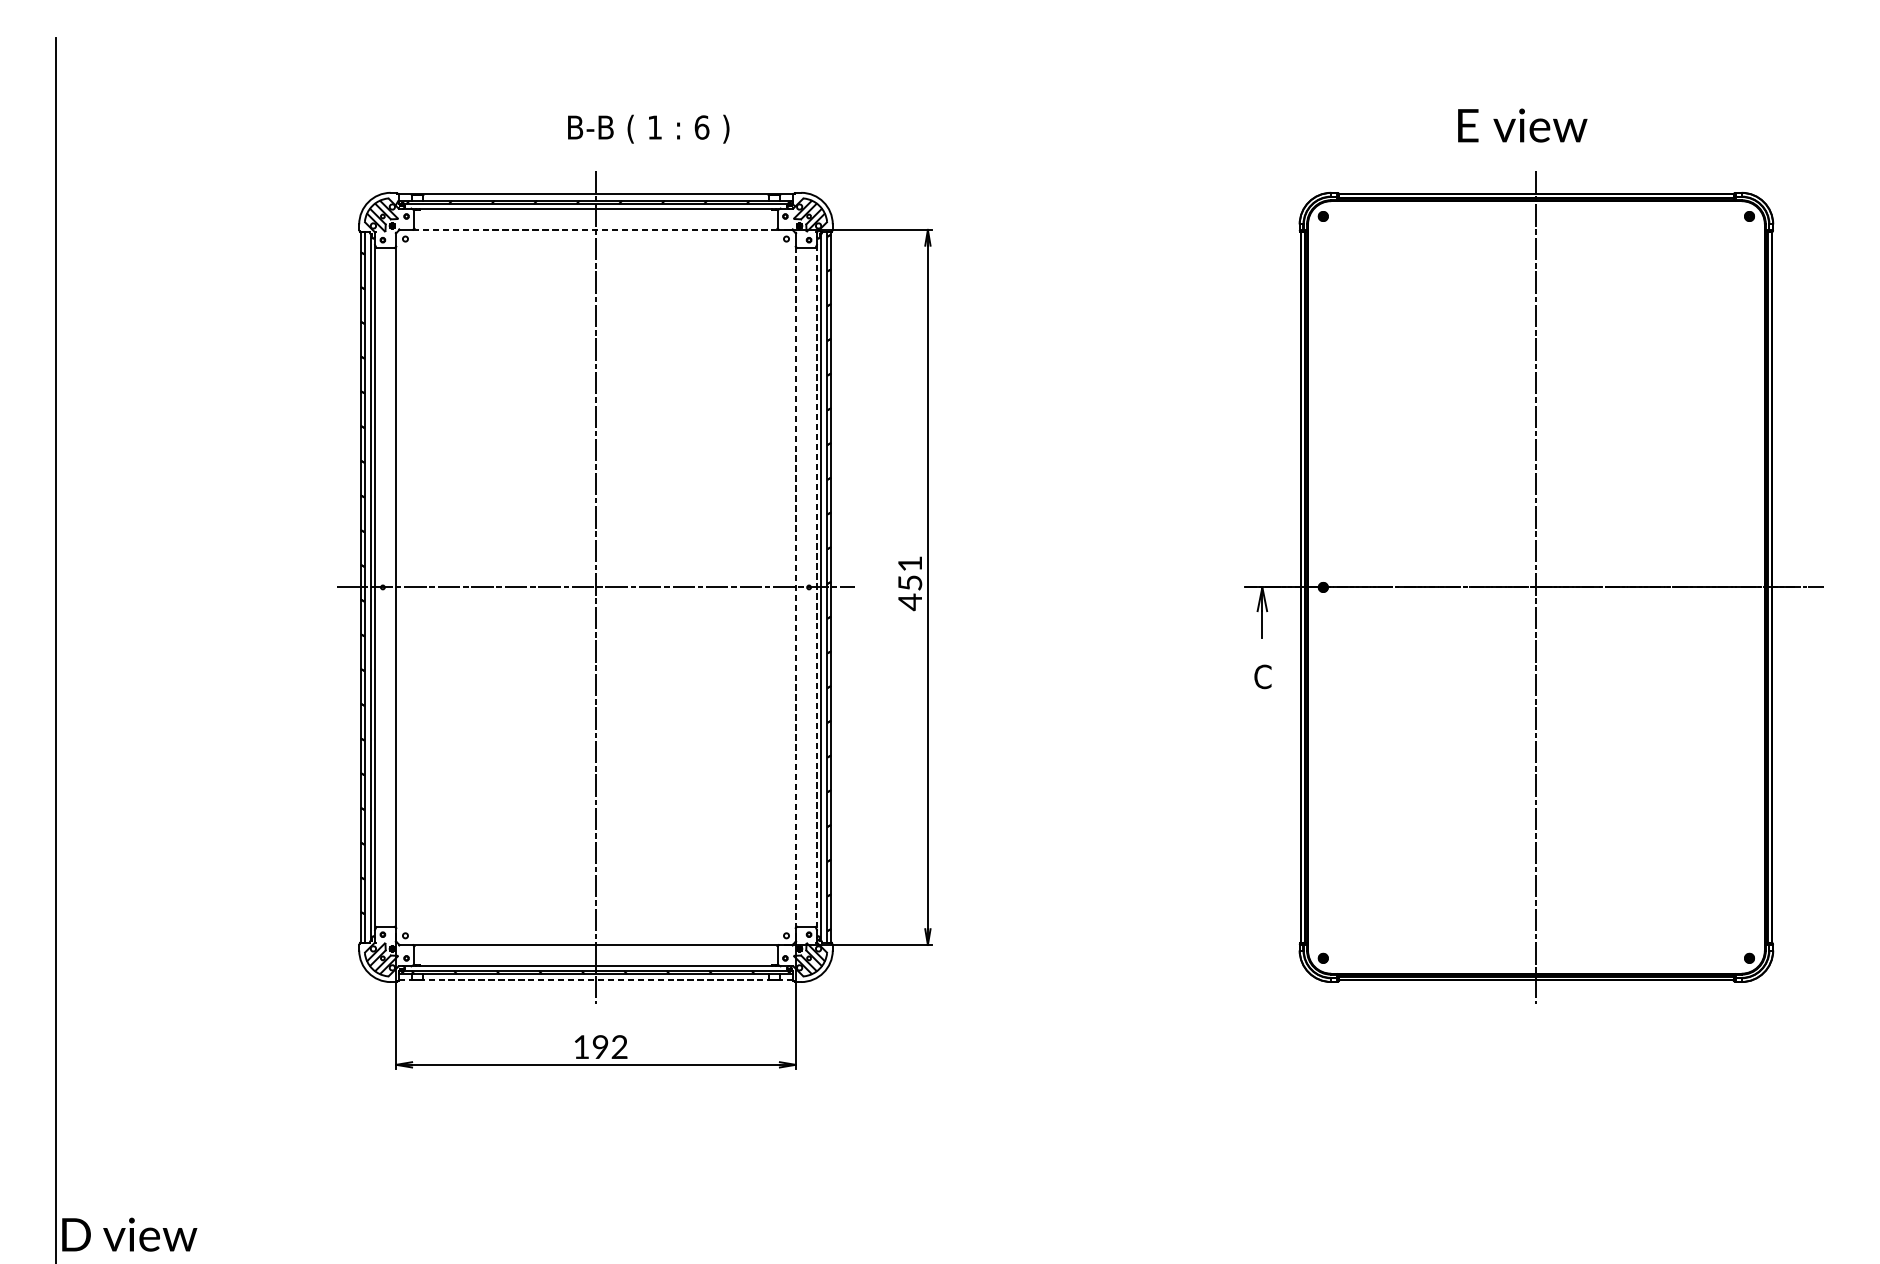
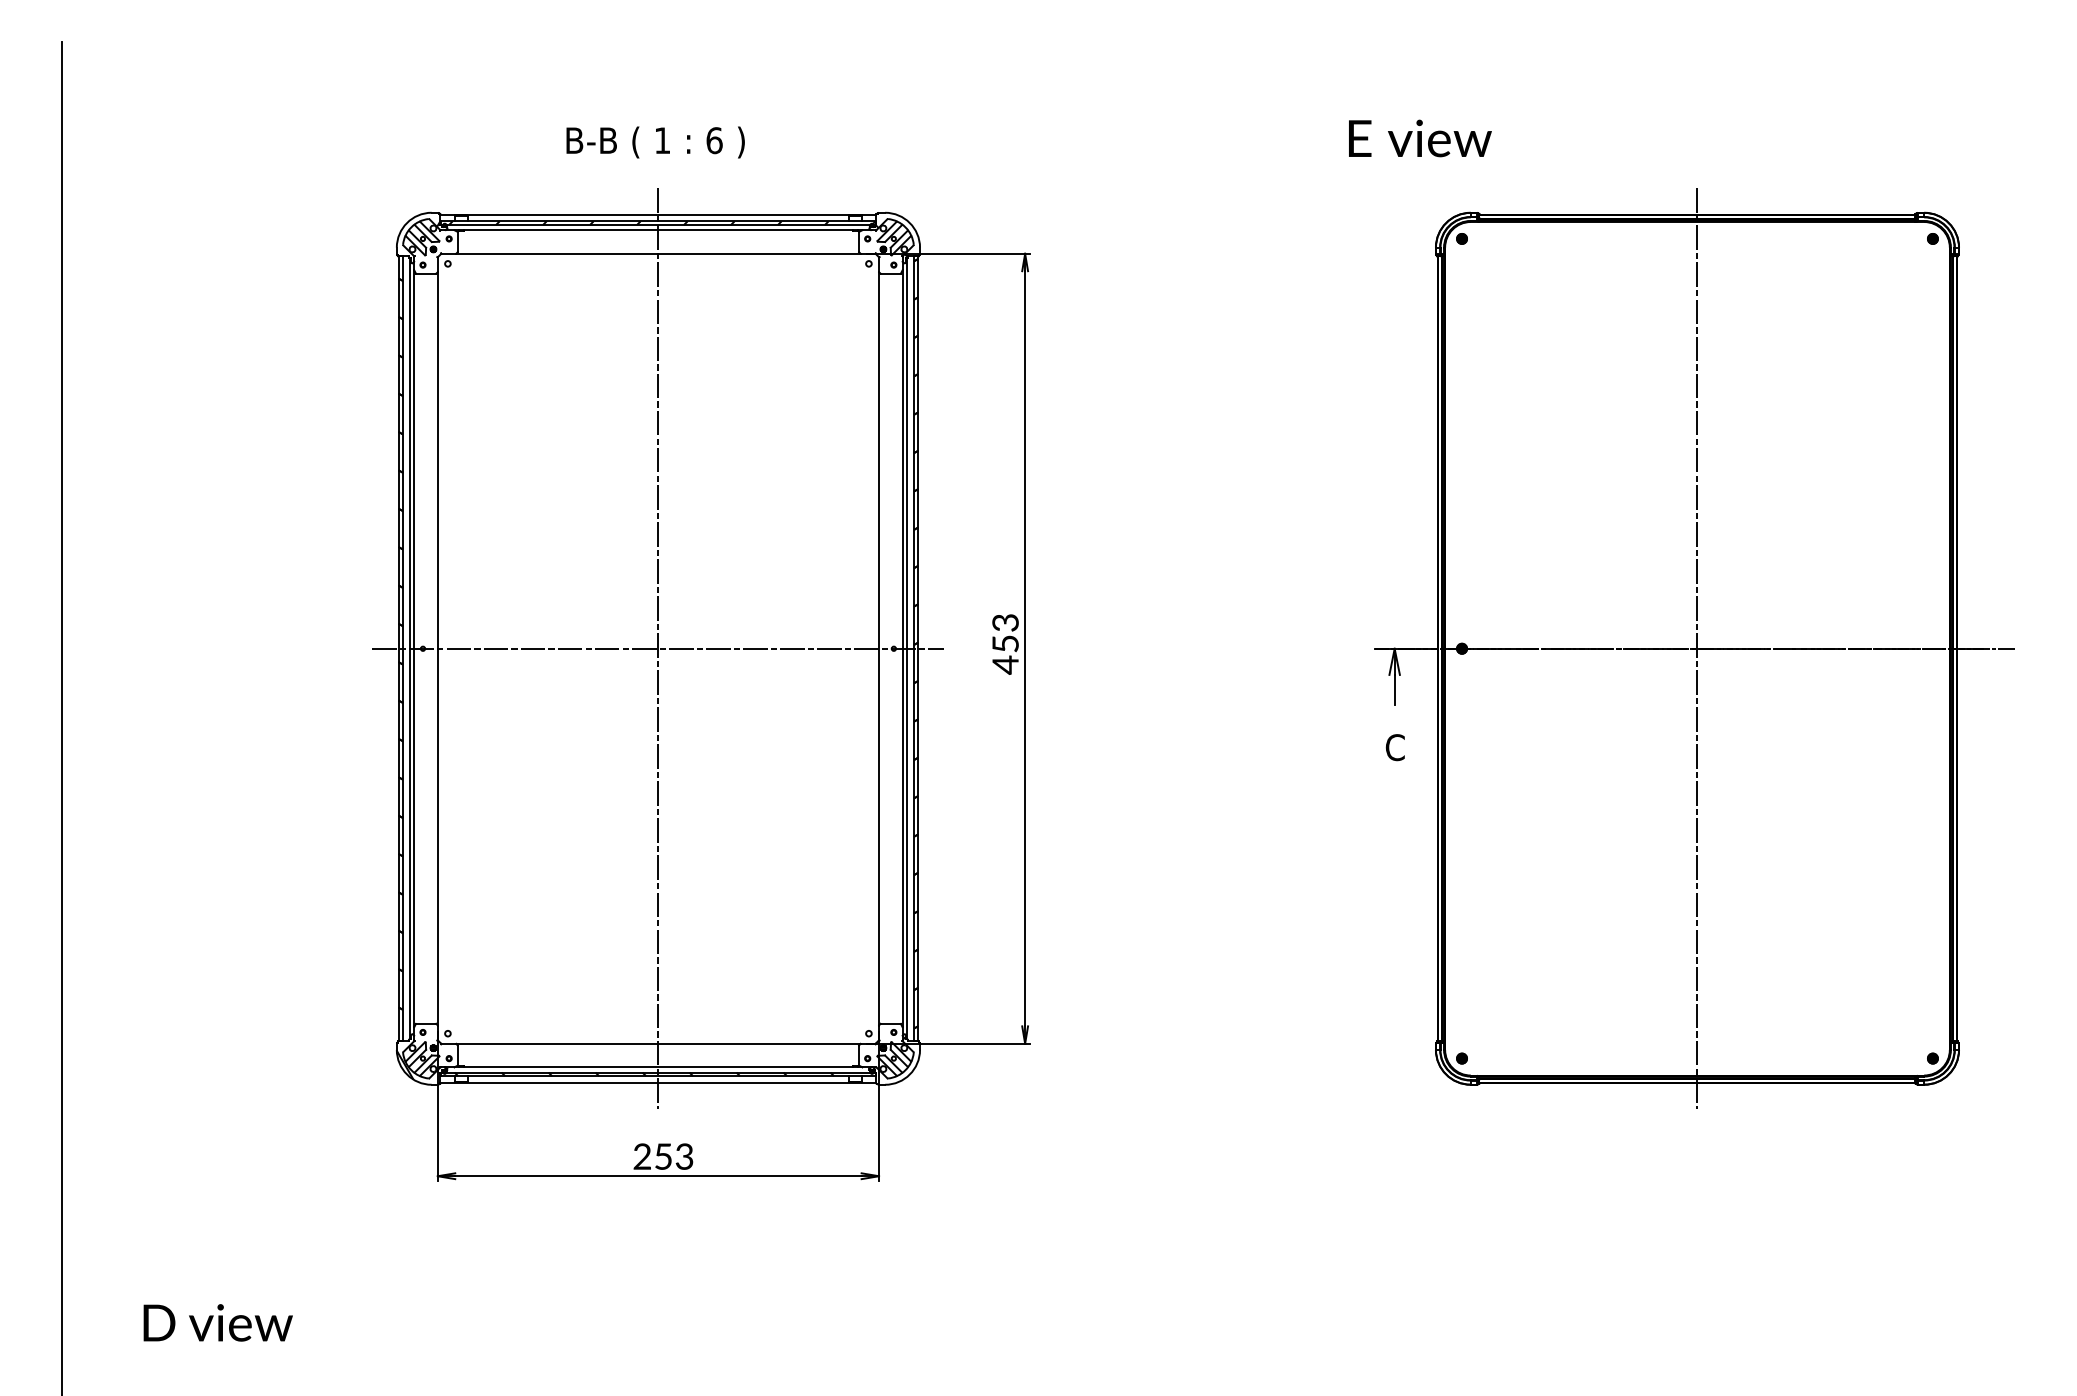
text: (1522, 125) -> (1420, 138), moved
text: (648, 129) -> (655, 142), moved
line: (596, 229) -> (658, 253), dashed -> solid
text: (910, 563) -> (1005, 622), 451 -> 453
line: (796, 587) -> (879, 648), dashed -> solid
line: (816, 587) -> (902, 648), dashed -> solid
hatch: (381, 963) -> (421, 1064), added
line: (596, 980) -> (658, 1083), dashed -> solid
text: (600, 1046) -> (663, 1156), 192 -> 253
text: (129, 1234) -> (217, 1322), moved

